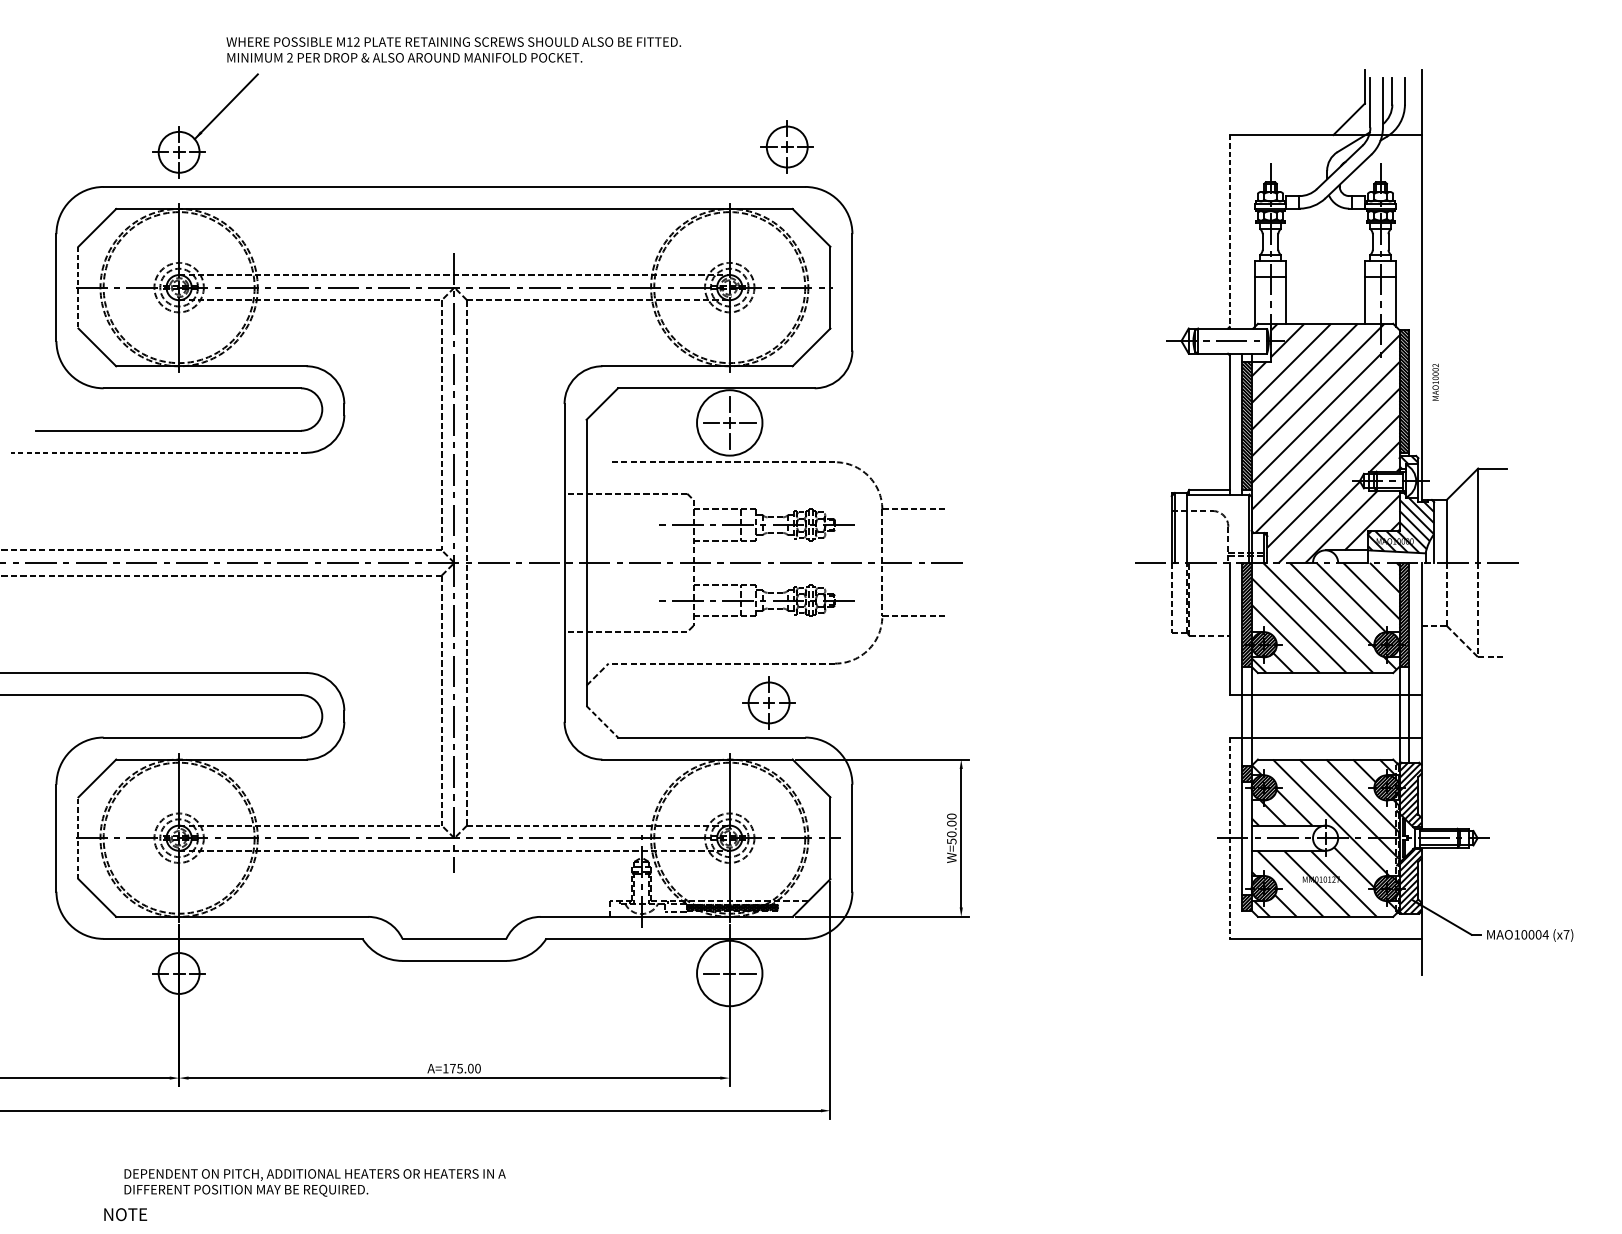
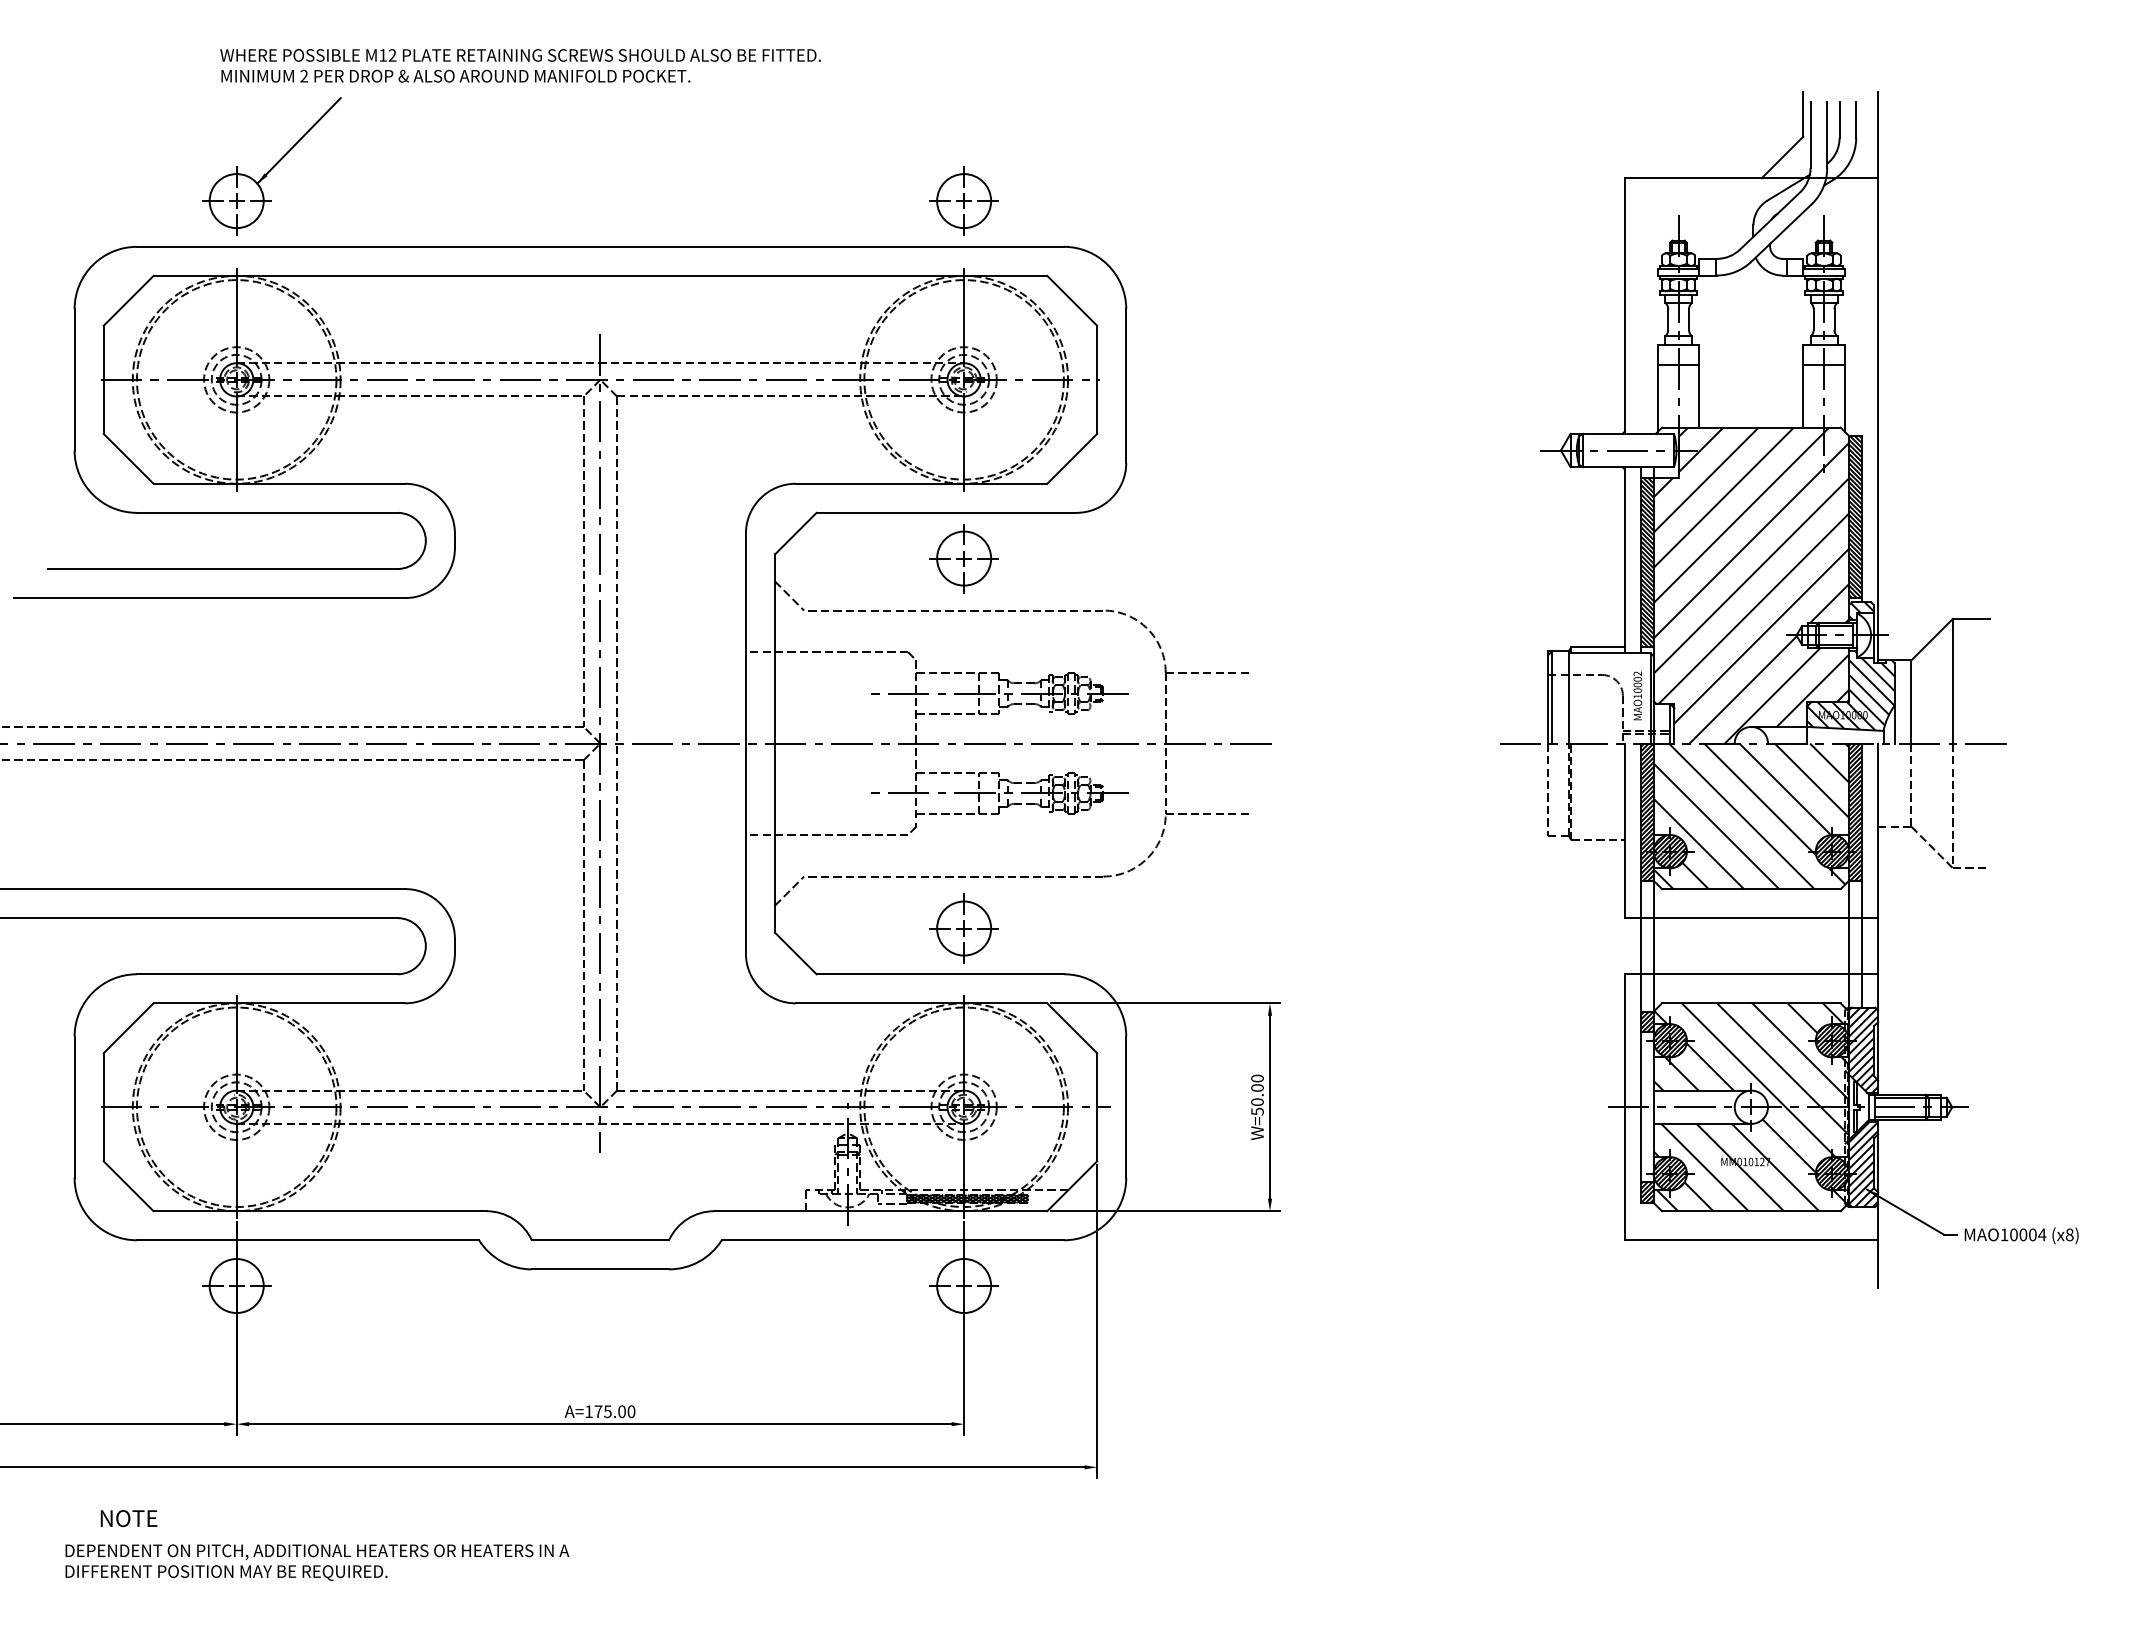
text: (453, 49) -> (520, 65), moved
part: (786, 146) -> (963, 200), moved
line: (1229, 232) -> (1624, 306), dashed -> solid
line: (78, 288) -> (103, 380), dashed -> solid
text: (1435, 381) -> (1637, 695), moved
circle: (730, 422) -> (964, 558), size x0.62
line: (597, 450) -> (789, 595), added
line: (158, 453) -> (209, 598), dashed -> solid
part: (768, 702) -> (963, 928), moved
line: (602, 721) -> (796, 953), dashed -> solid
line: (78, 837) -> (103, 1106), dashed -> solid
line: (1229, 838) -> (1624, 1107), dashed -> solid
text: (1566, 934) -> (2069, 1234), (x7) -> (x8)
circle: (730, 973) -> (964, 1286), size x0.62
text: (315, 1182) -> (317, 1562), moved
text: (125, 1214) -> (128, 1518), moved

